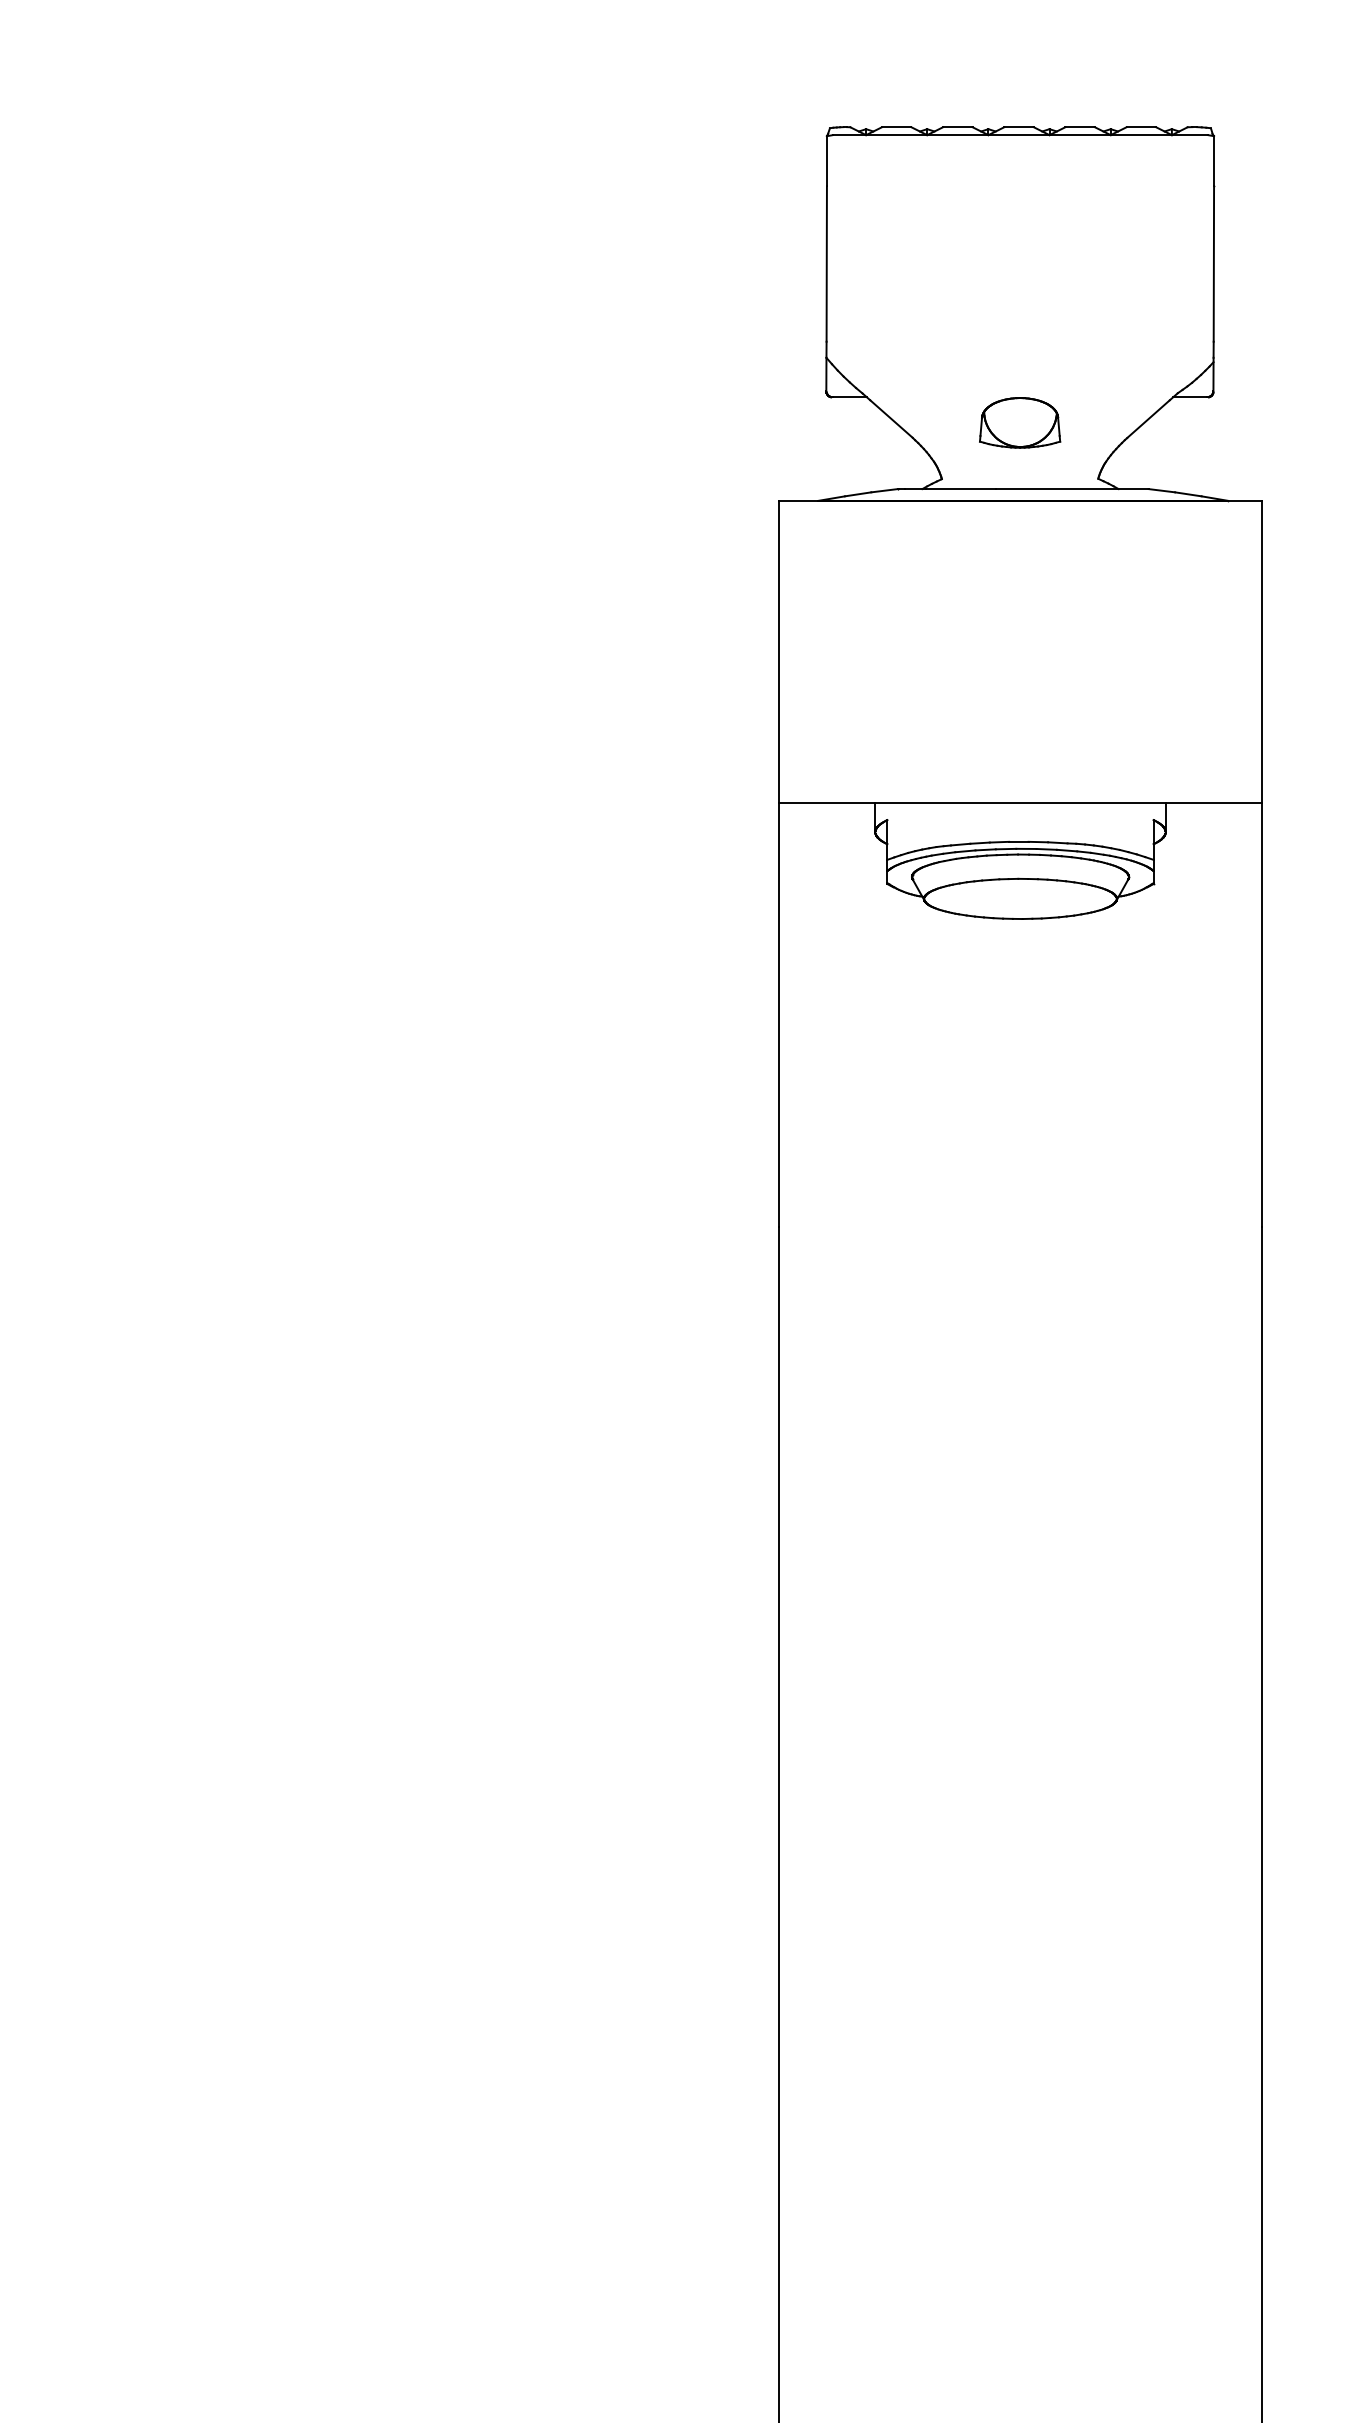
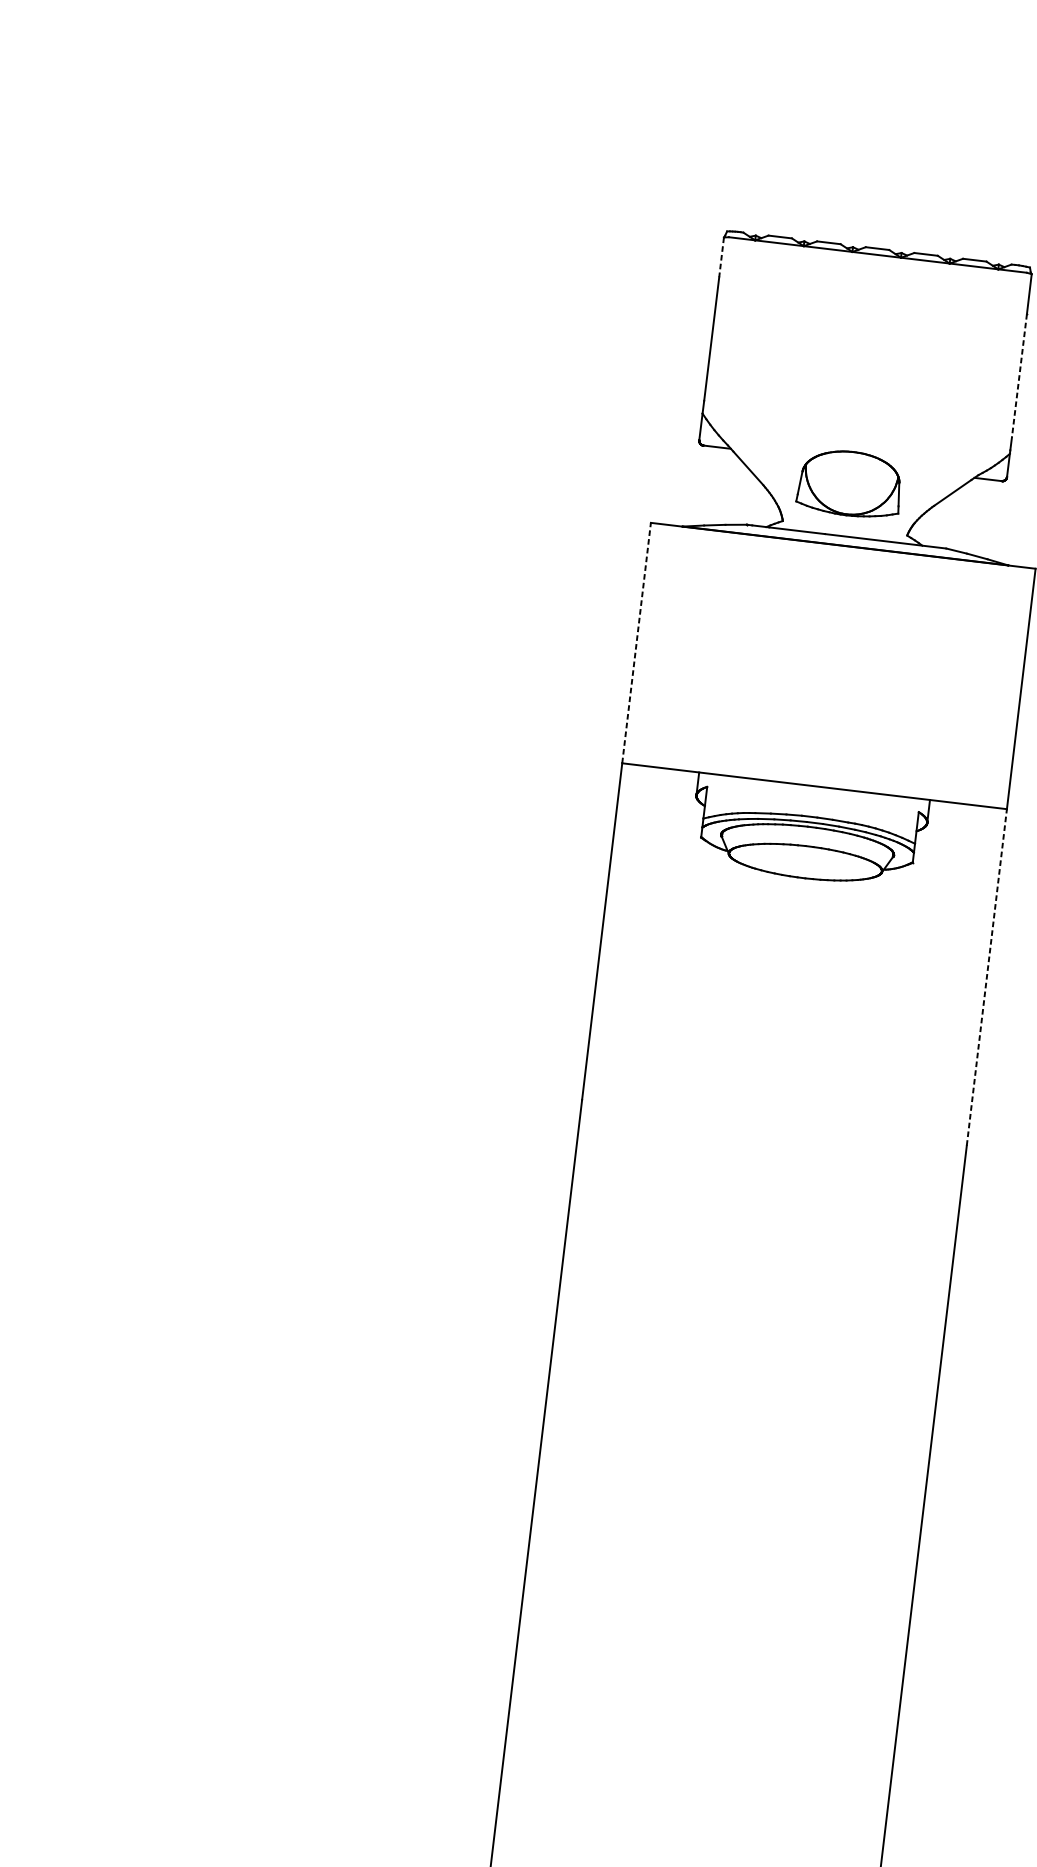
line: (826, 161) -> (721, 257), solid -> dashed
line: (1213, 264) -> (1019, 376), solid -> dashed
part: (1020, 422) -> (850, 483), size x1.6
line: (778, 651) -> (636, 642), solid -> dashed
line: (1262, 1015) -> (986, 977), solid -> dashed

